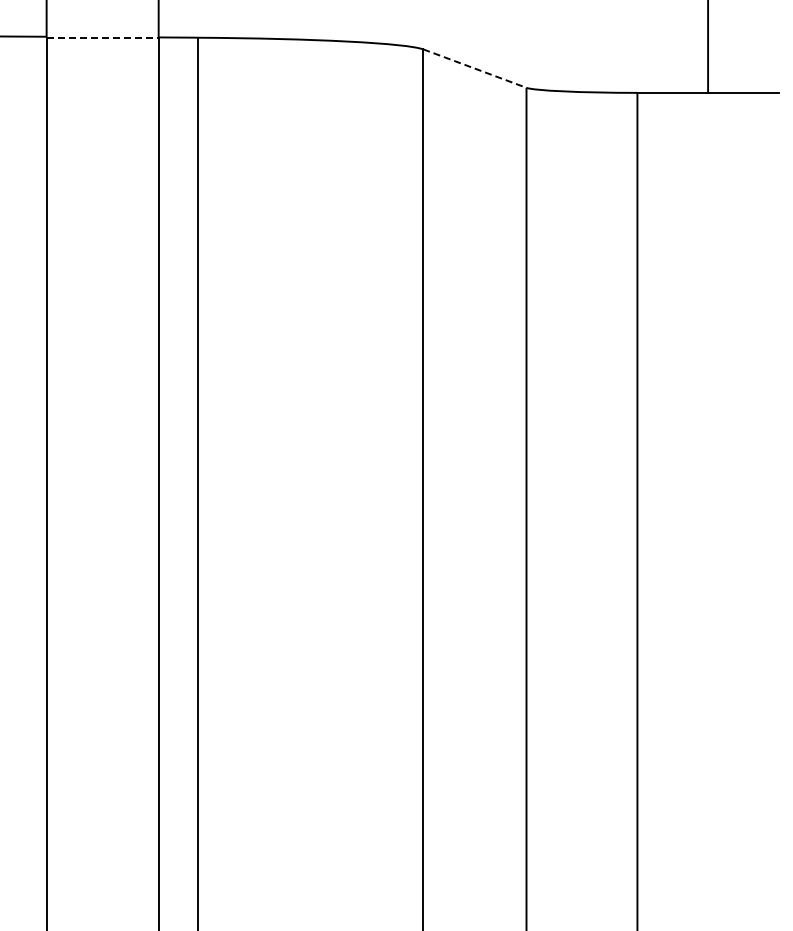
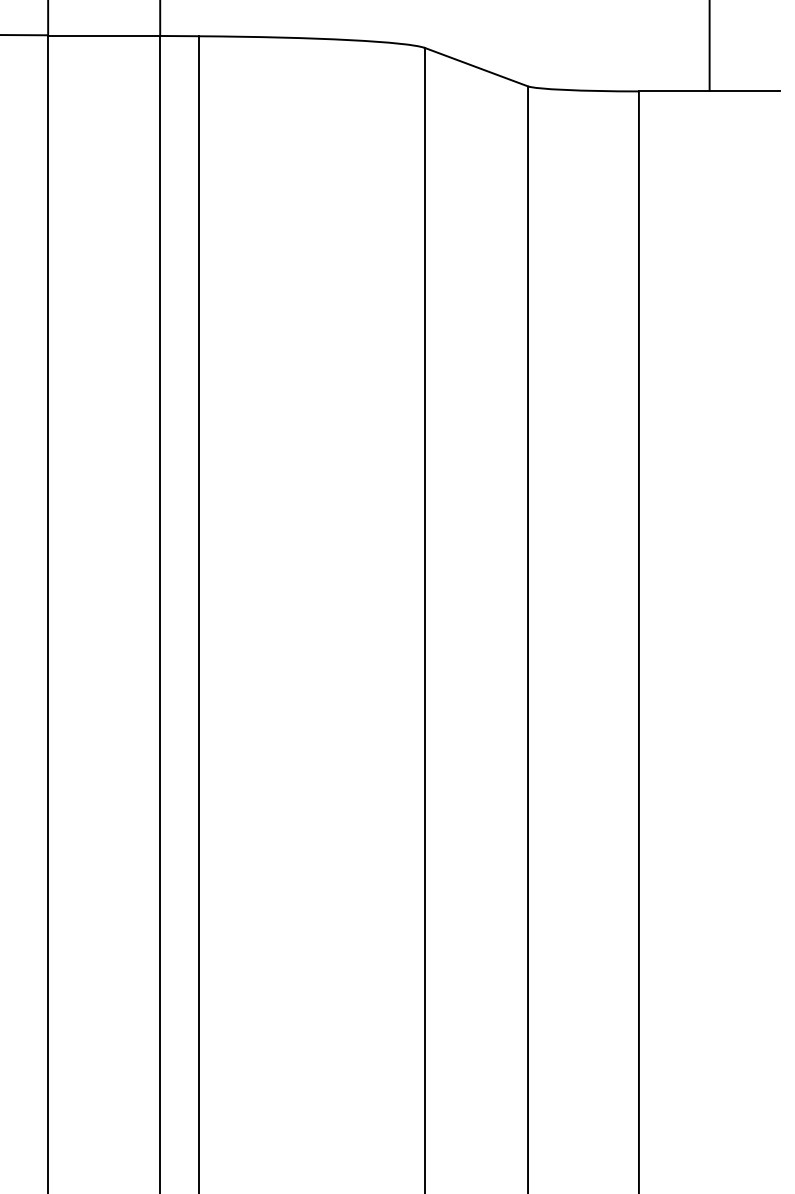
line: (102, 37) -> (104, 36), dashed -> solid
line: (474, 68) -> (476, 67), dashed -> solid

